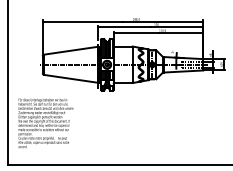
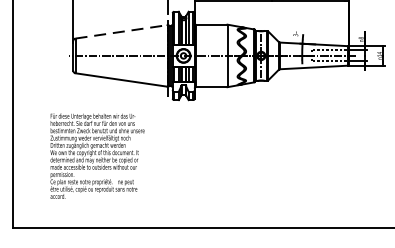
line: (71, 50) -> (122, 31), solid -> dashed
text: (45, 123) -> (96, 156), moved

